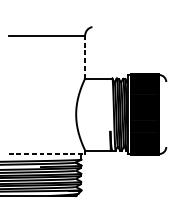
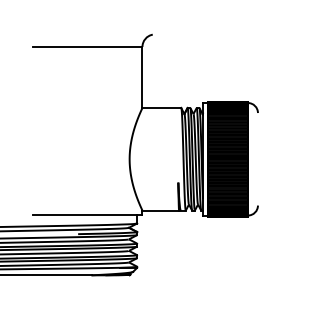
line: (85, 57) -> (142, 77), dashed -> solid
line: (46, 154) -> (87, 215), dashed -> solid

